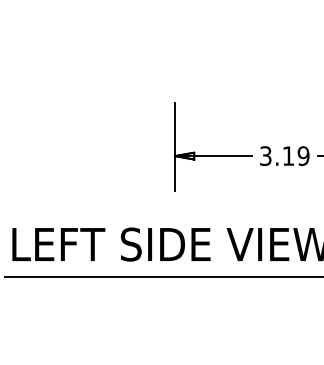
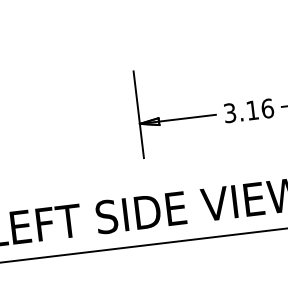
text: (303, 156) -> (267, 109), 3.19 -> 3.16

